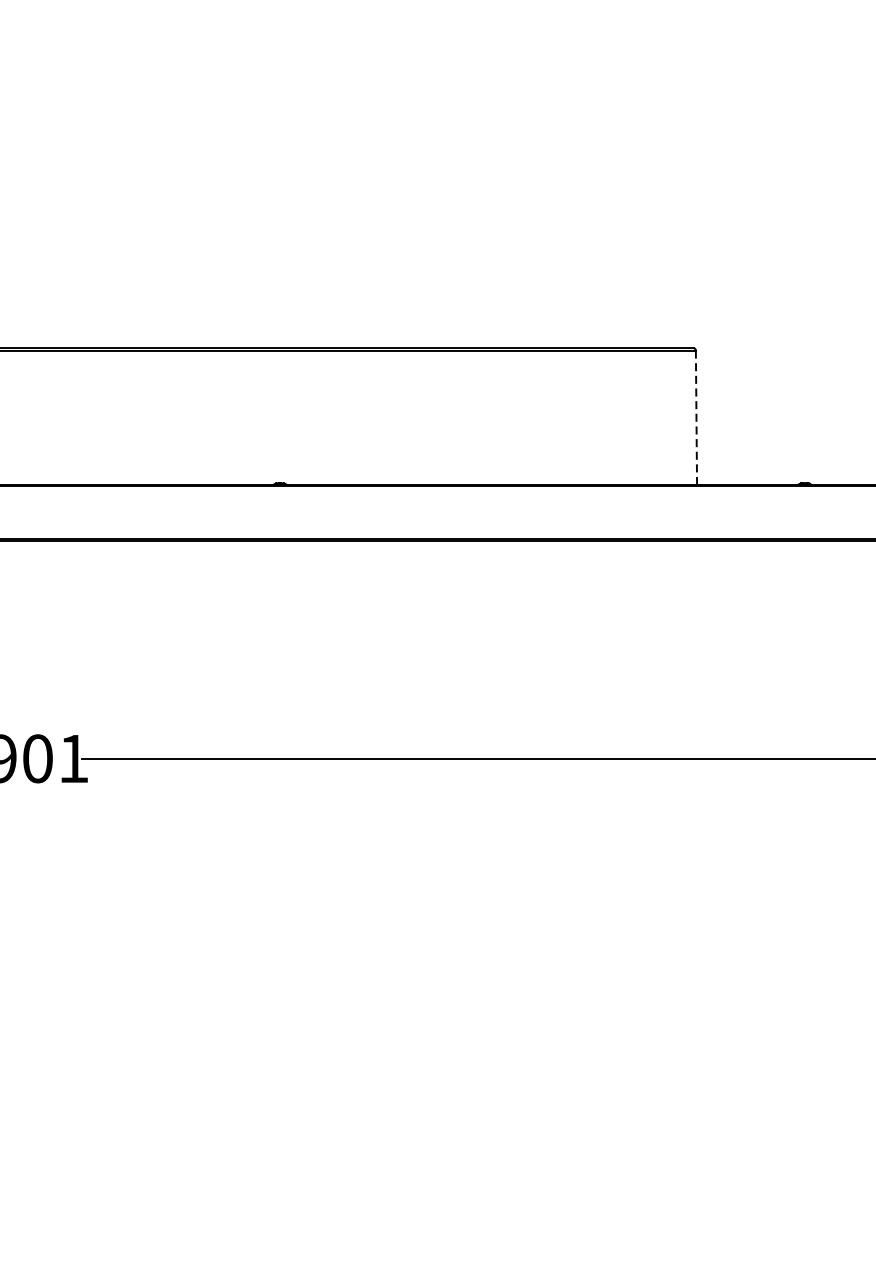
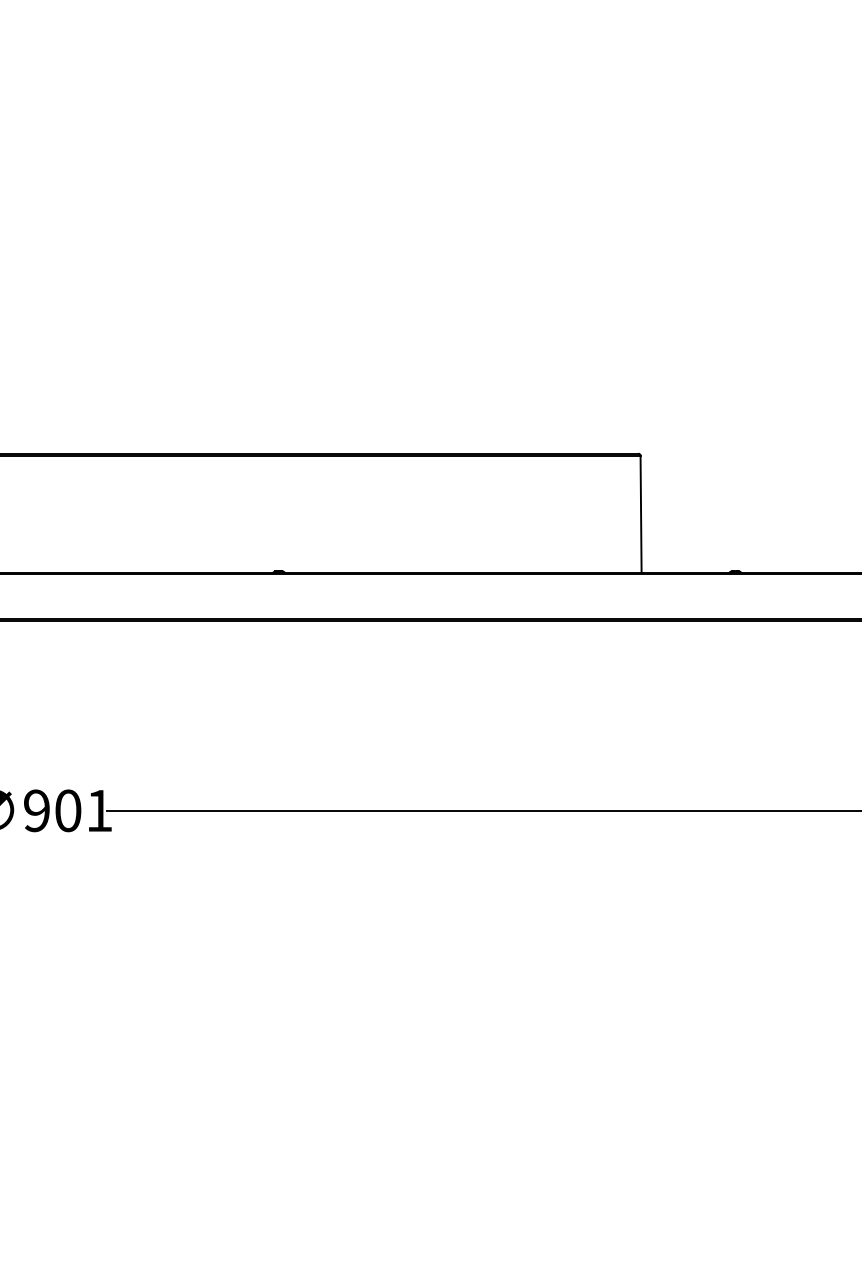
line: (696, 418) -> (641, 514), dashed -> solid

